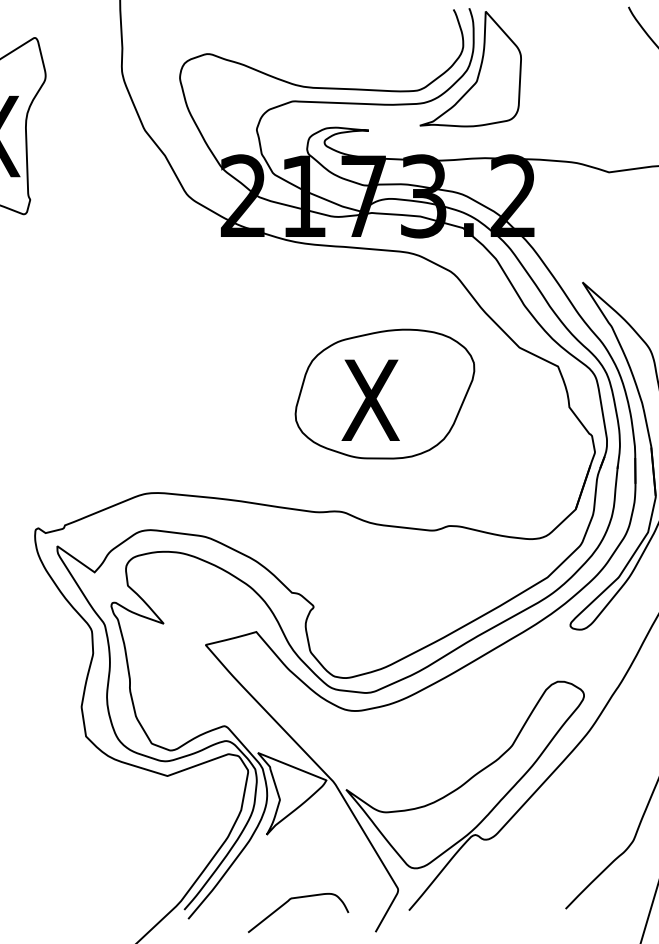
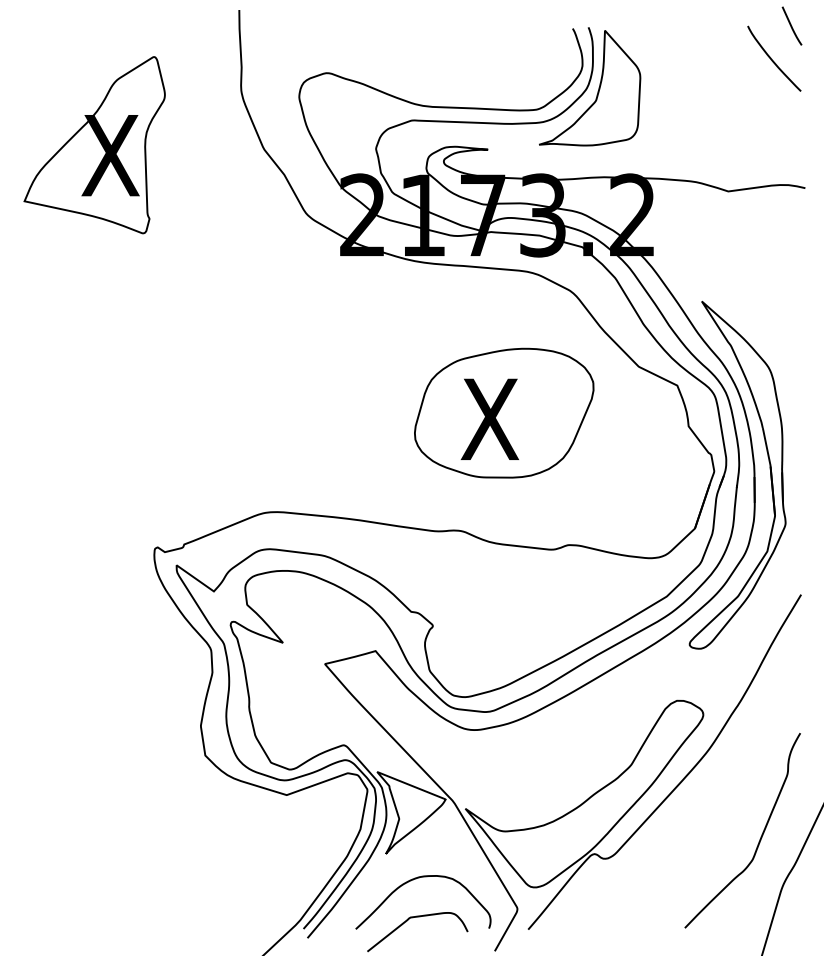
curve: (297, 860) -> (416, 879), added

